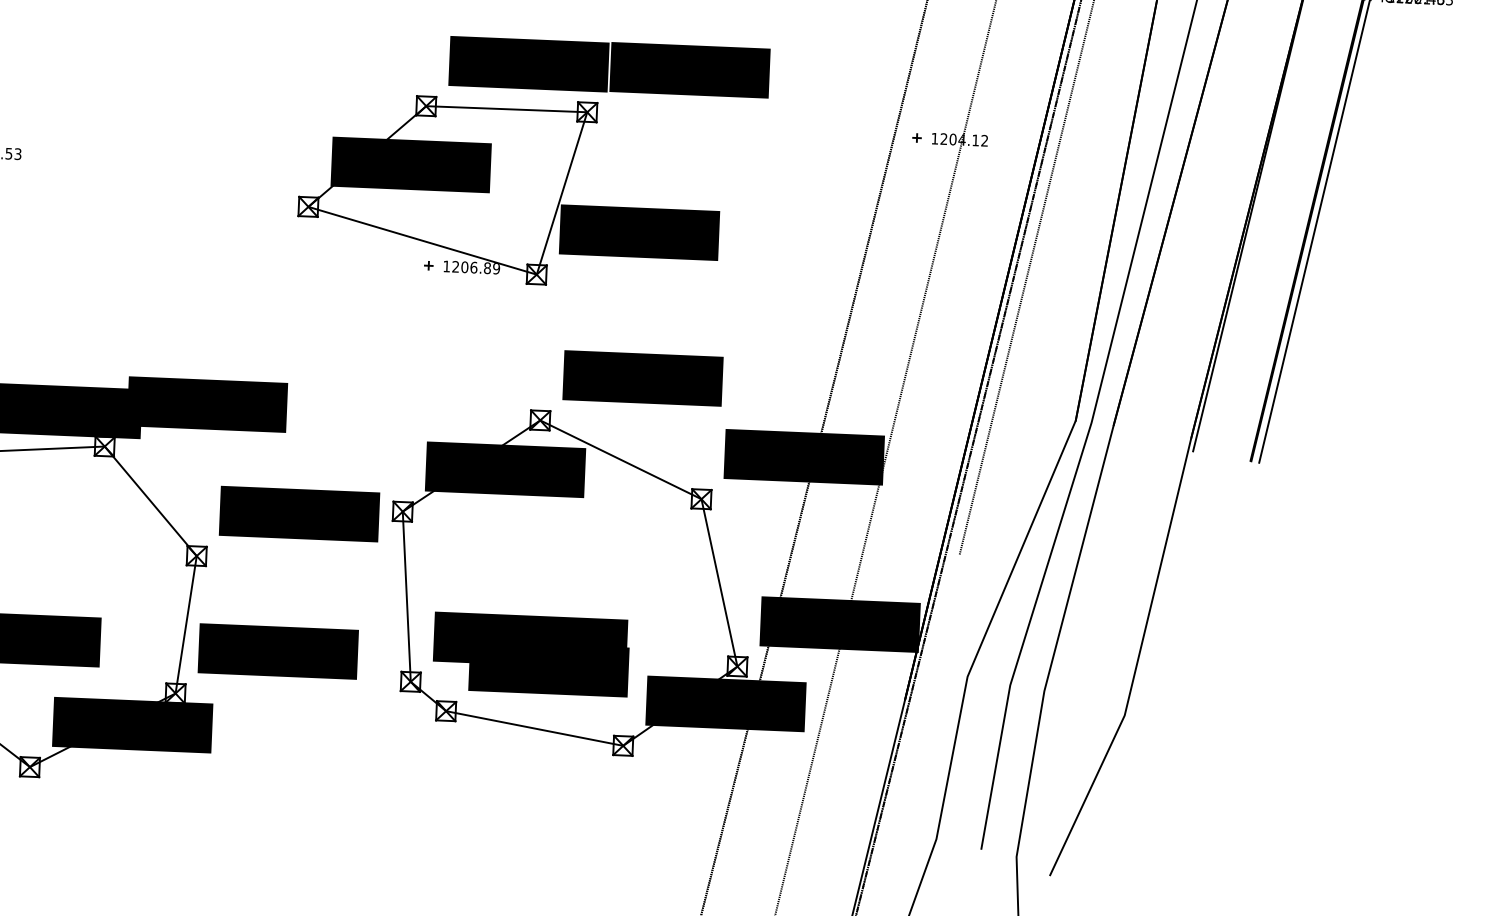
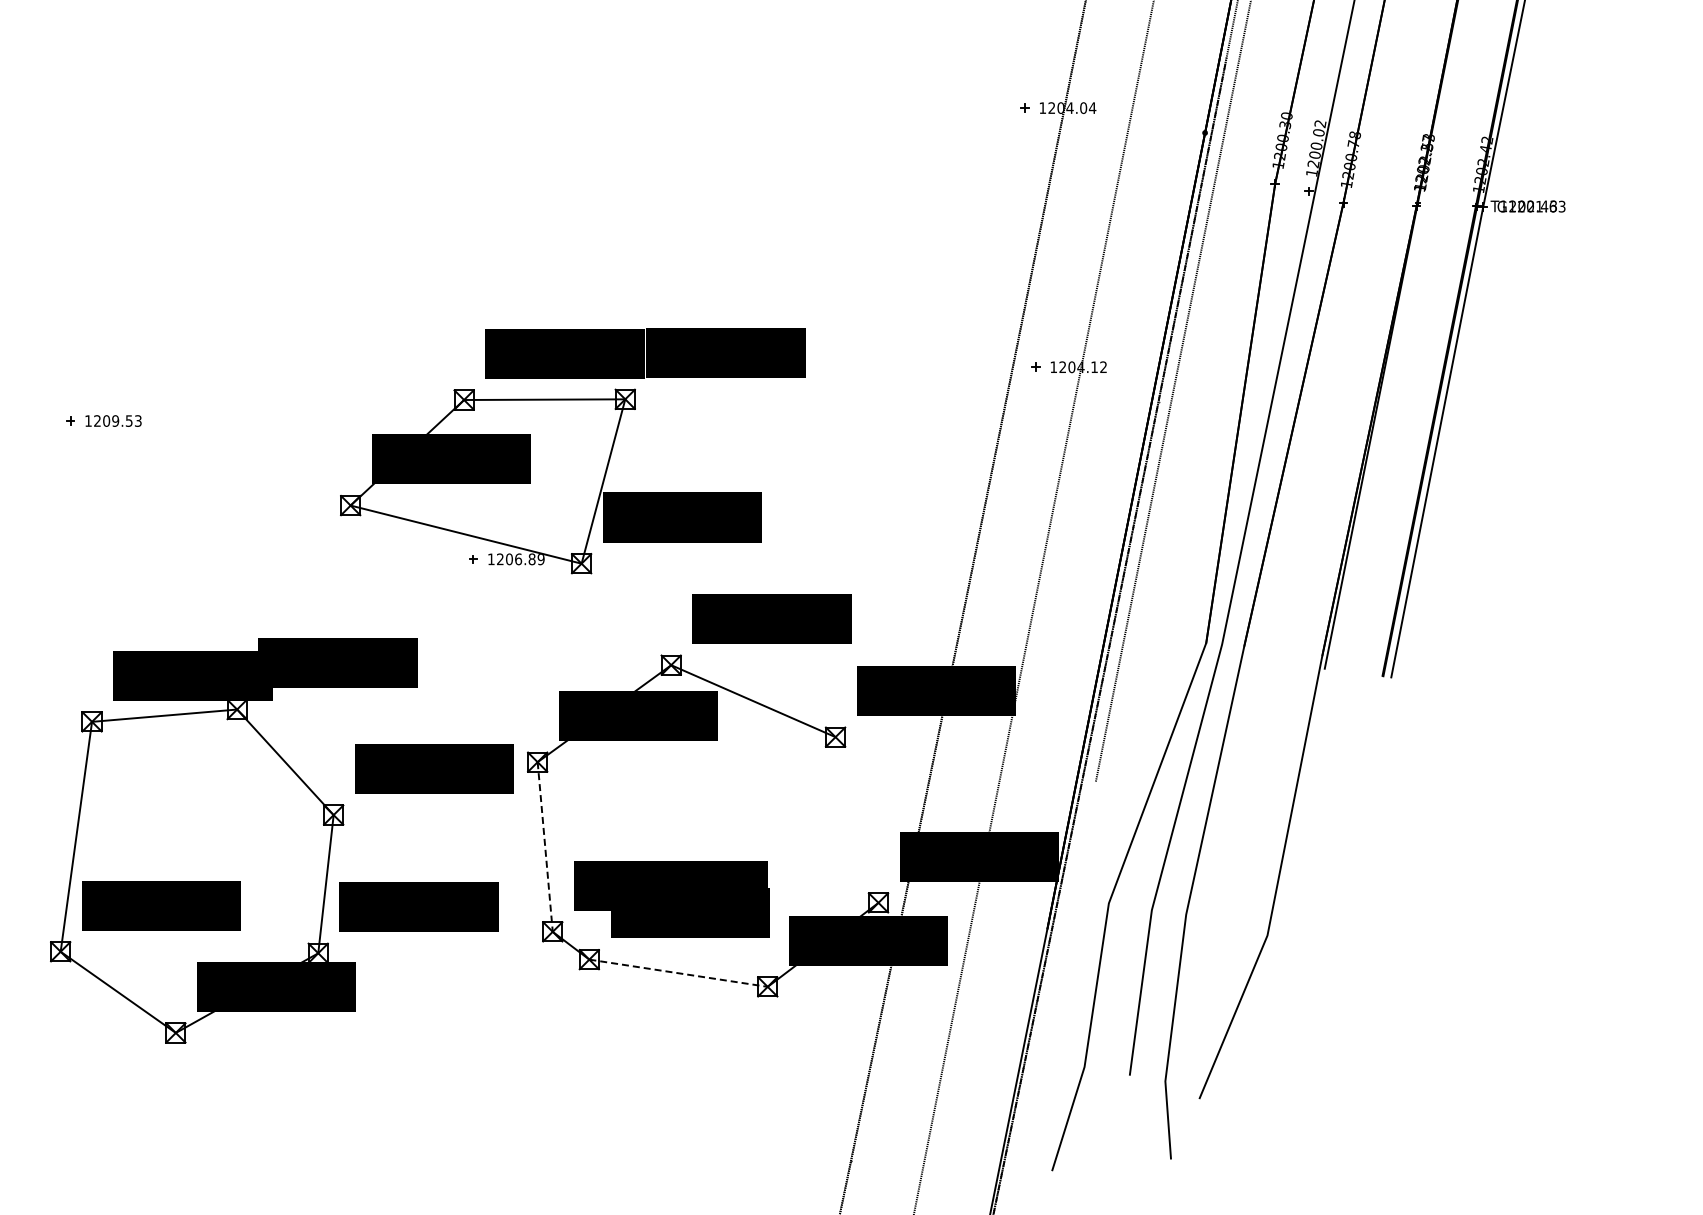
part: (532, 162) -> (572, 451), moved
line: (718, 582) -> (856, 819), removed
line: (407, 597) -> (545, 847), solid -> dashed
line: (535, 728) -> (679, 973), solid -> dashed

